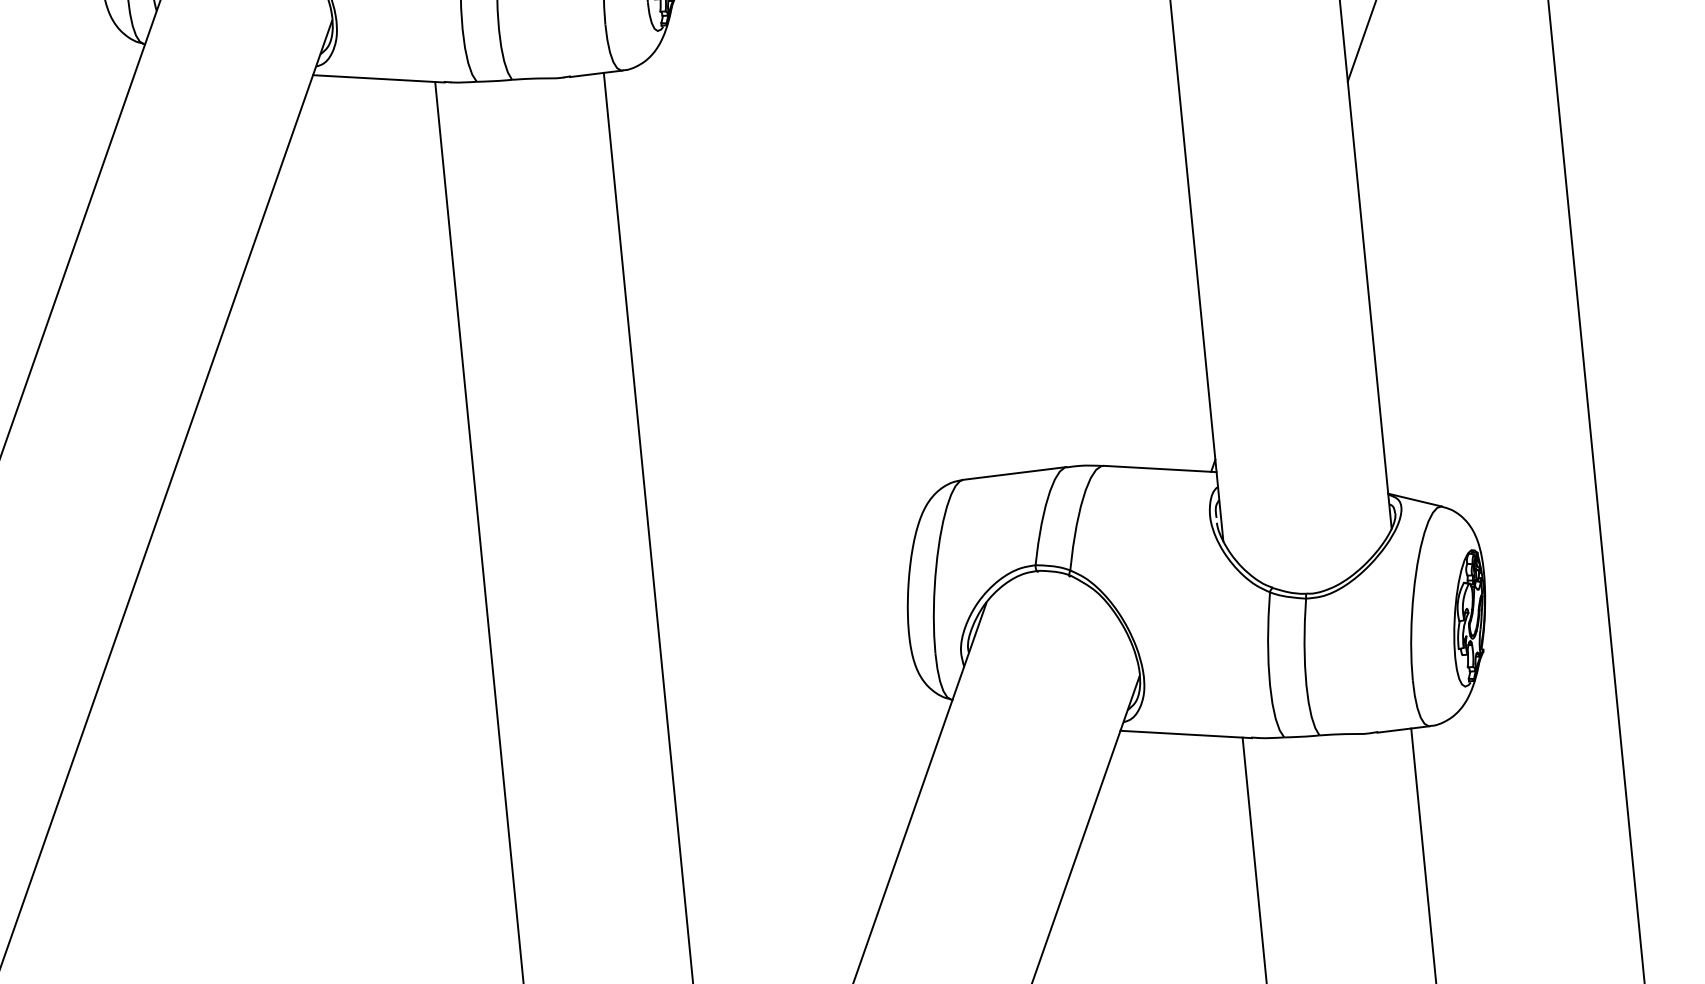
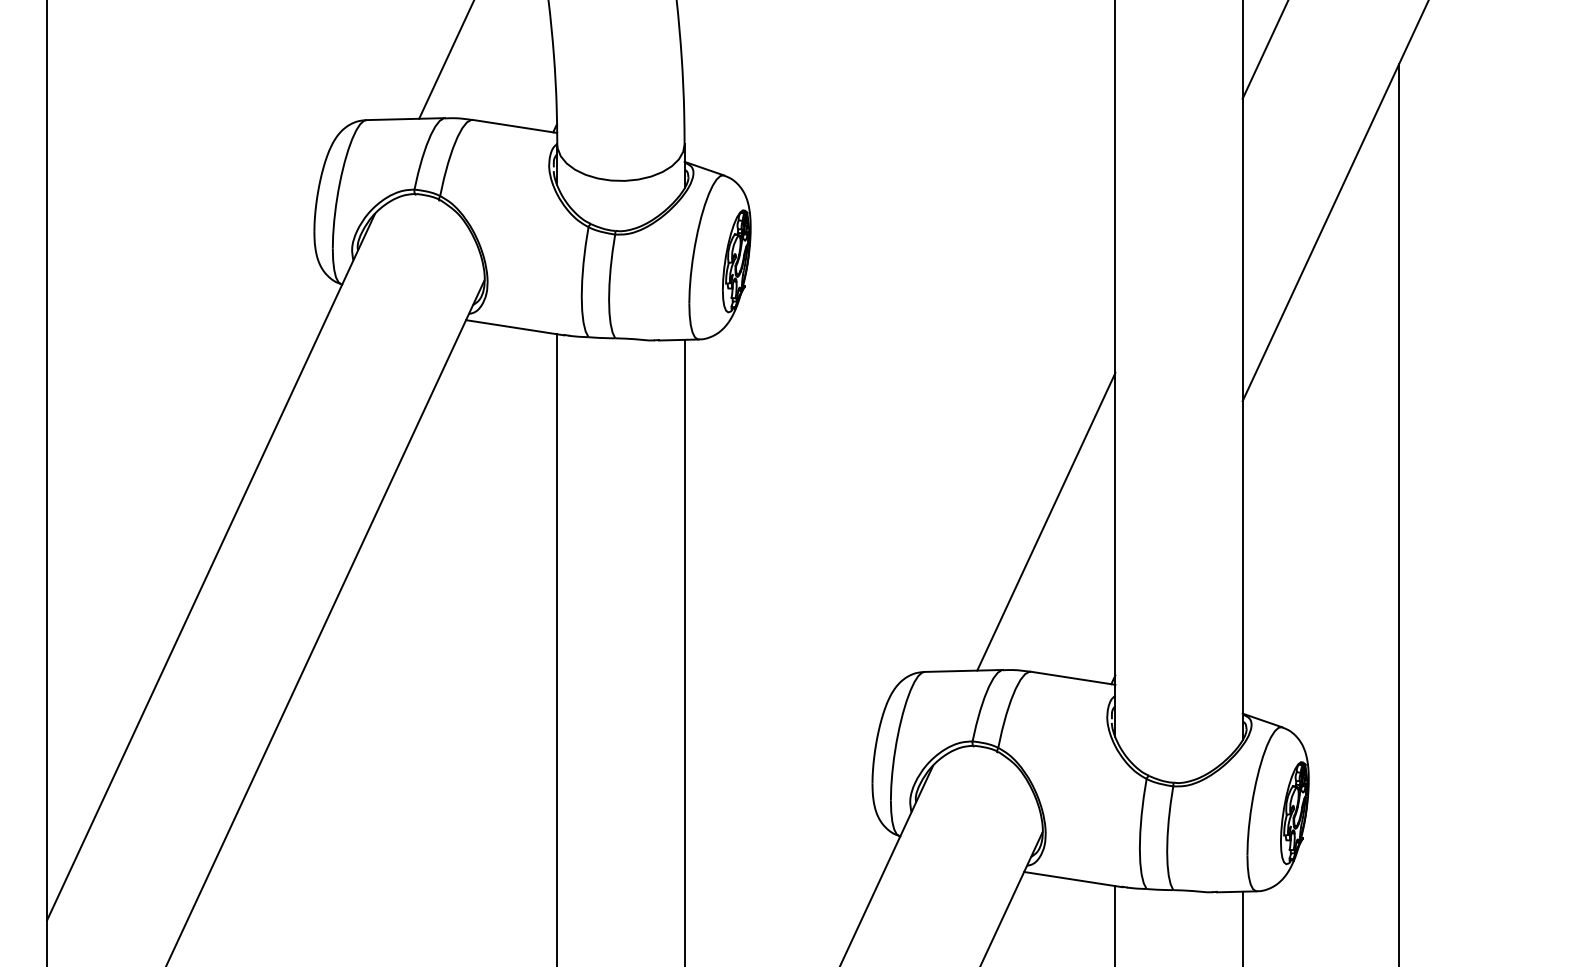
line: (1104, 265) -> (1046, 521), added

